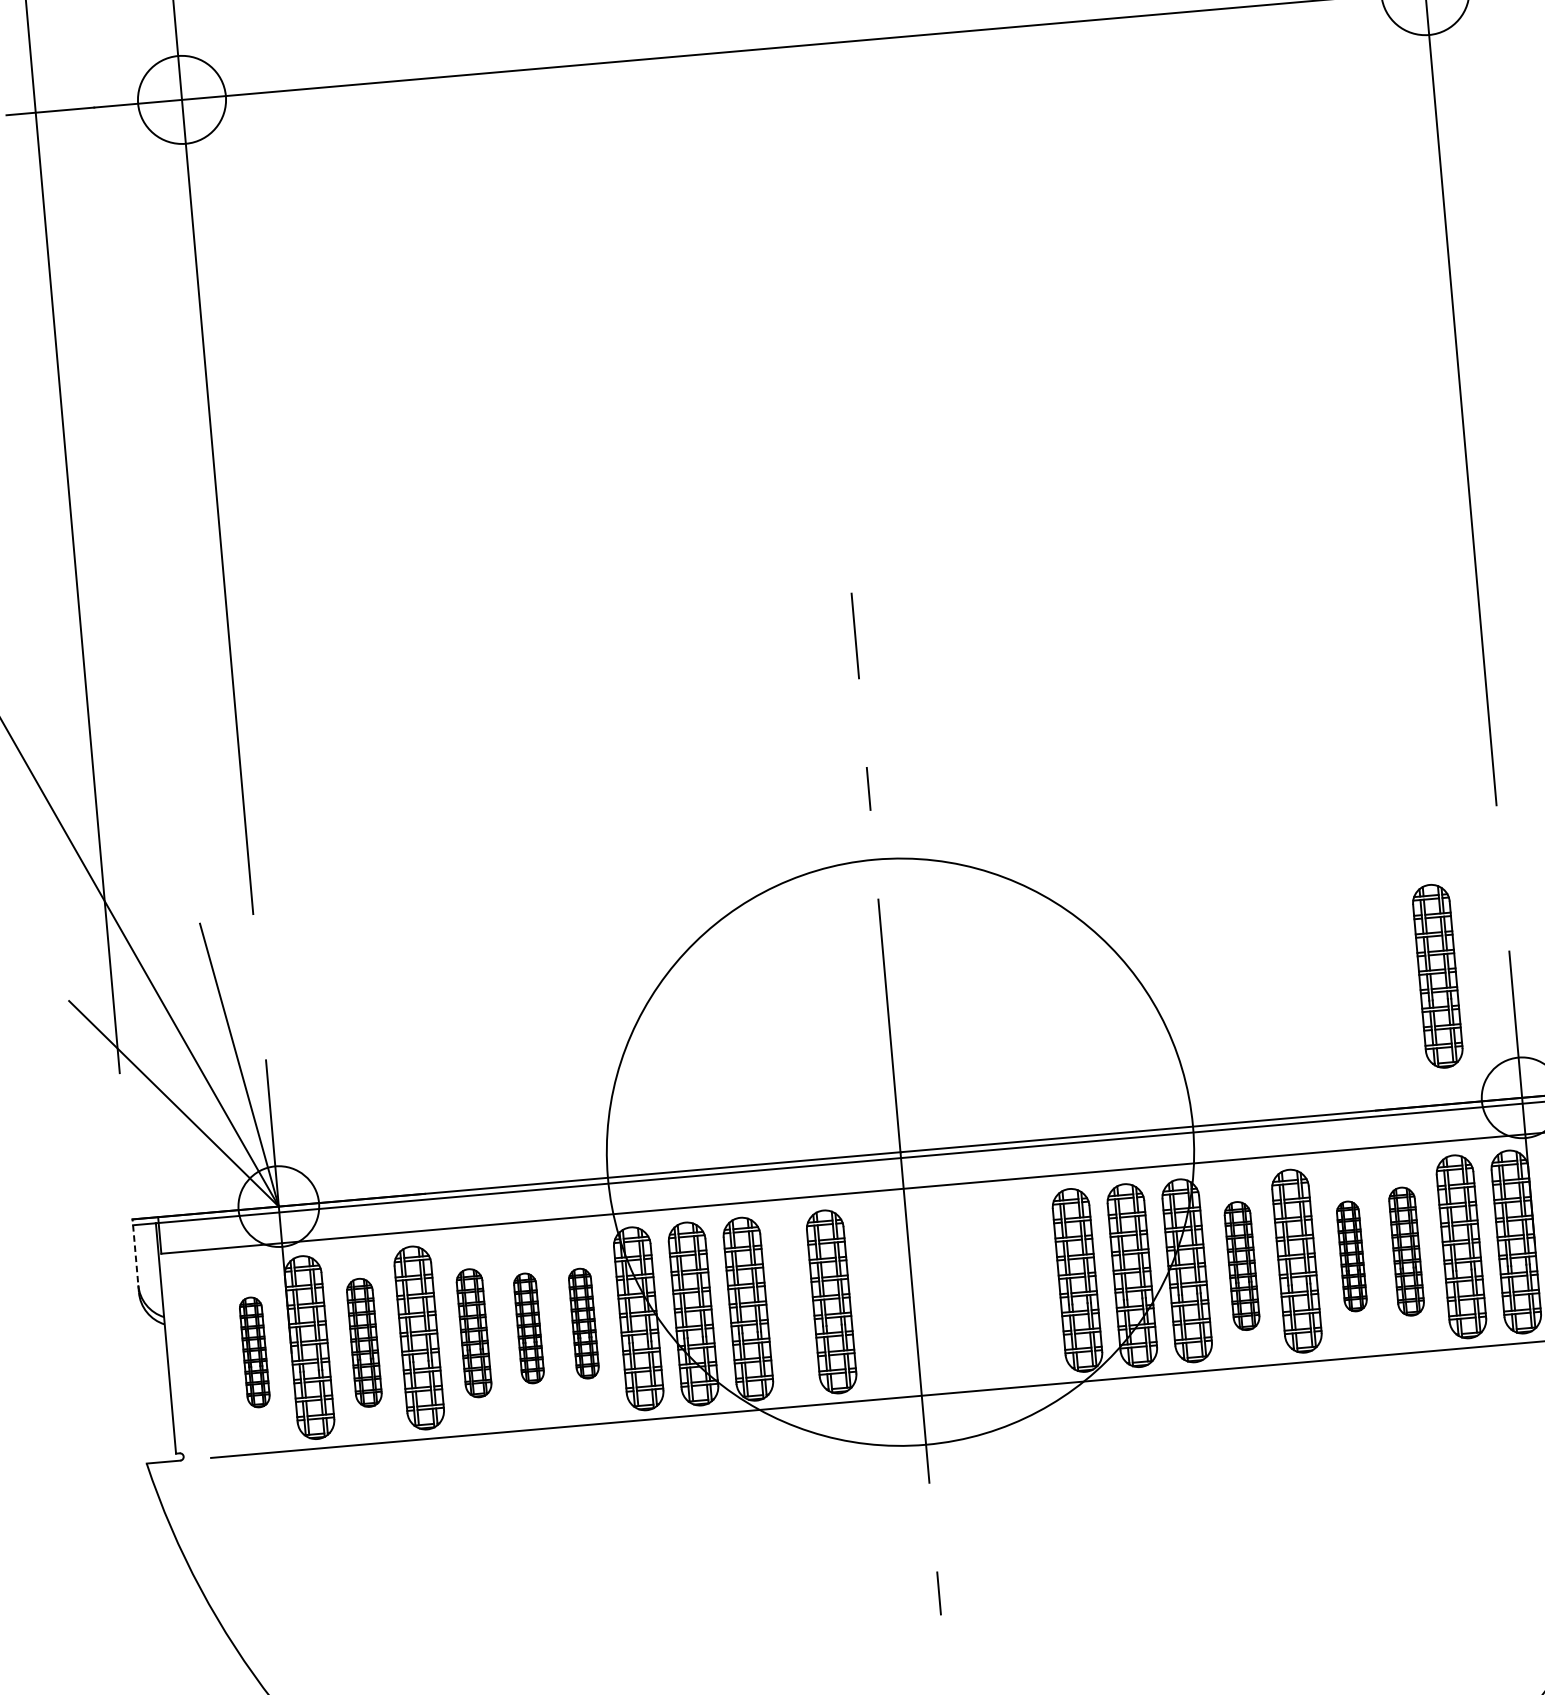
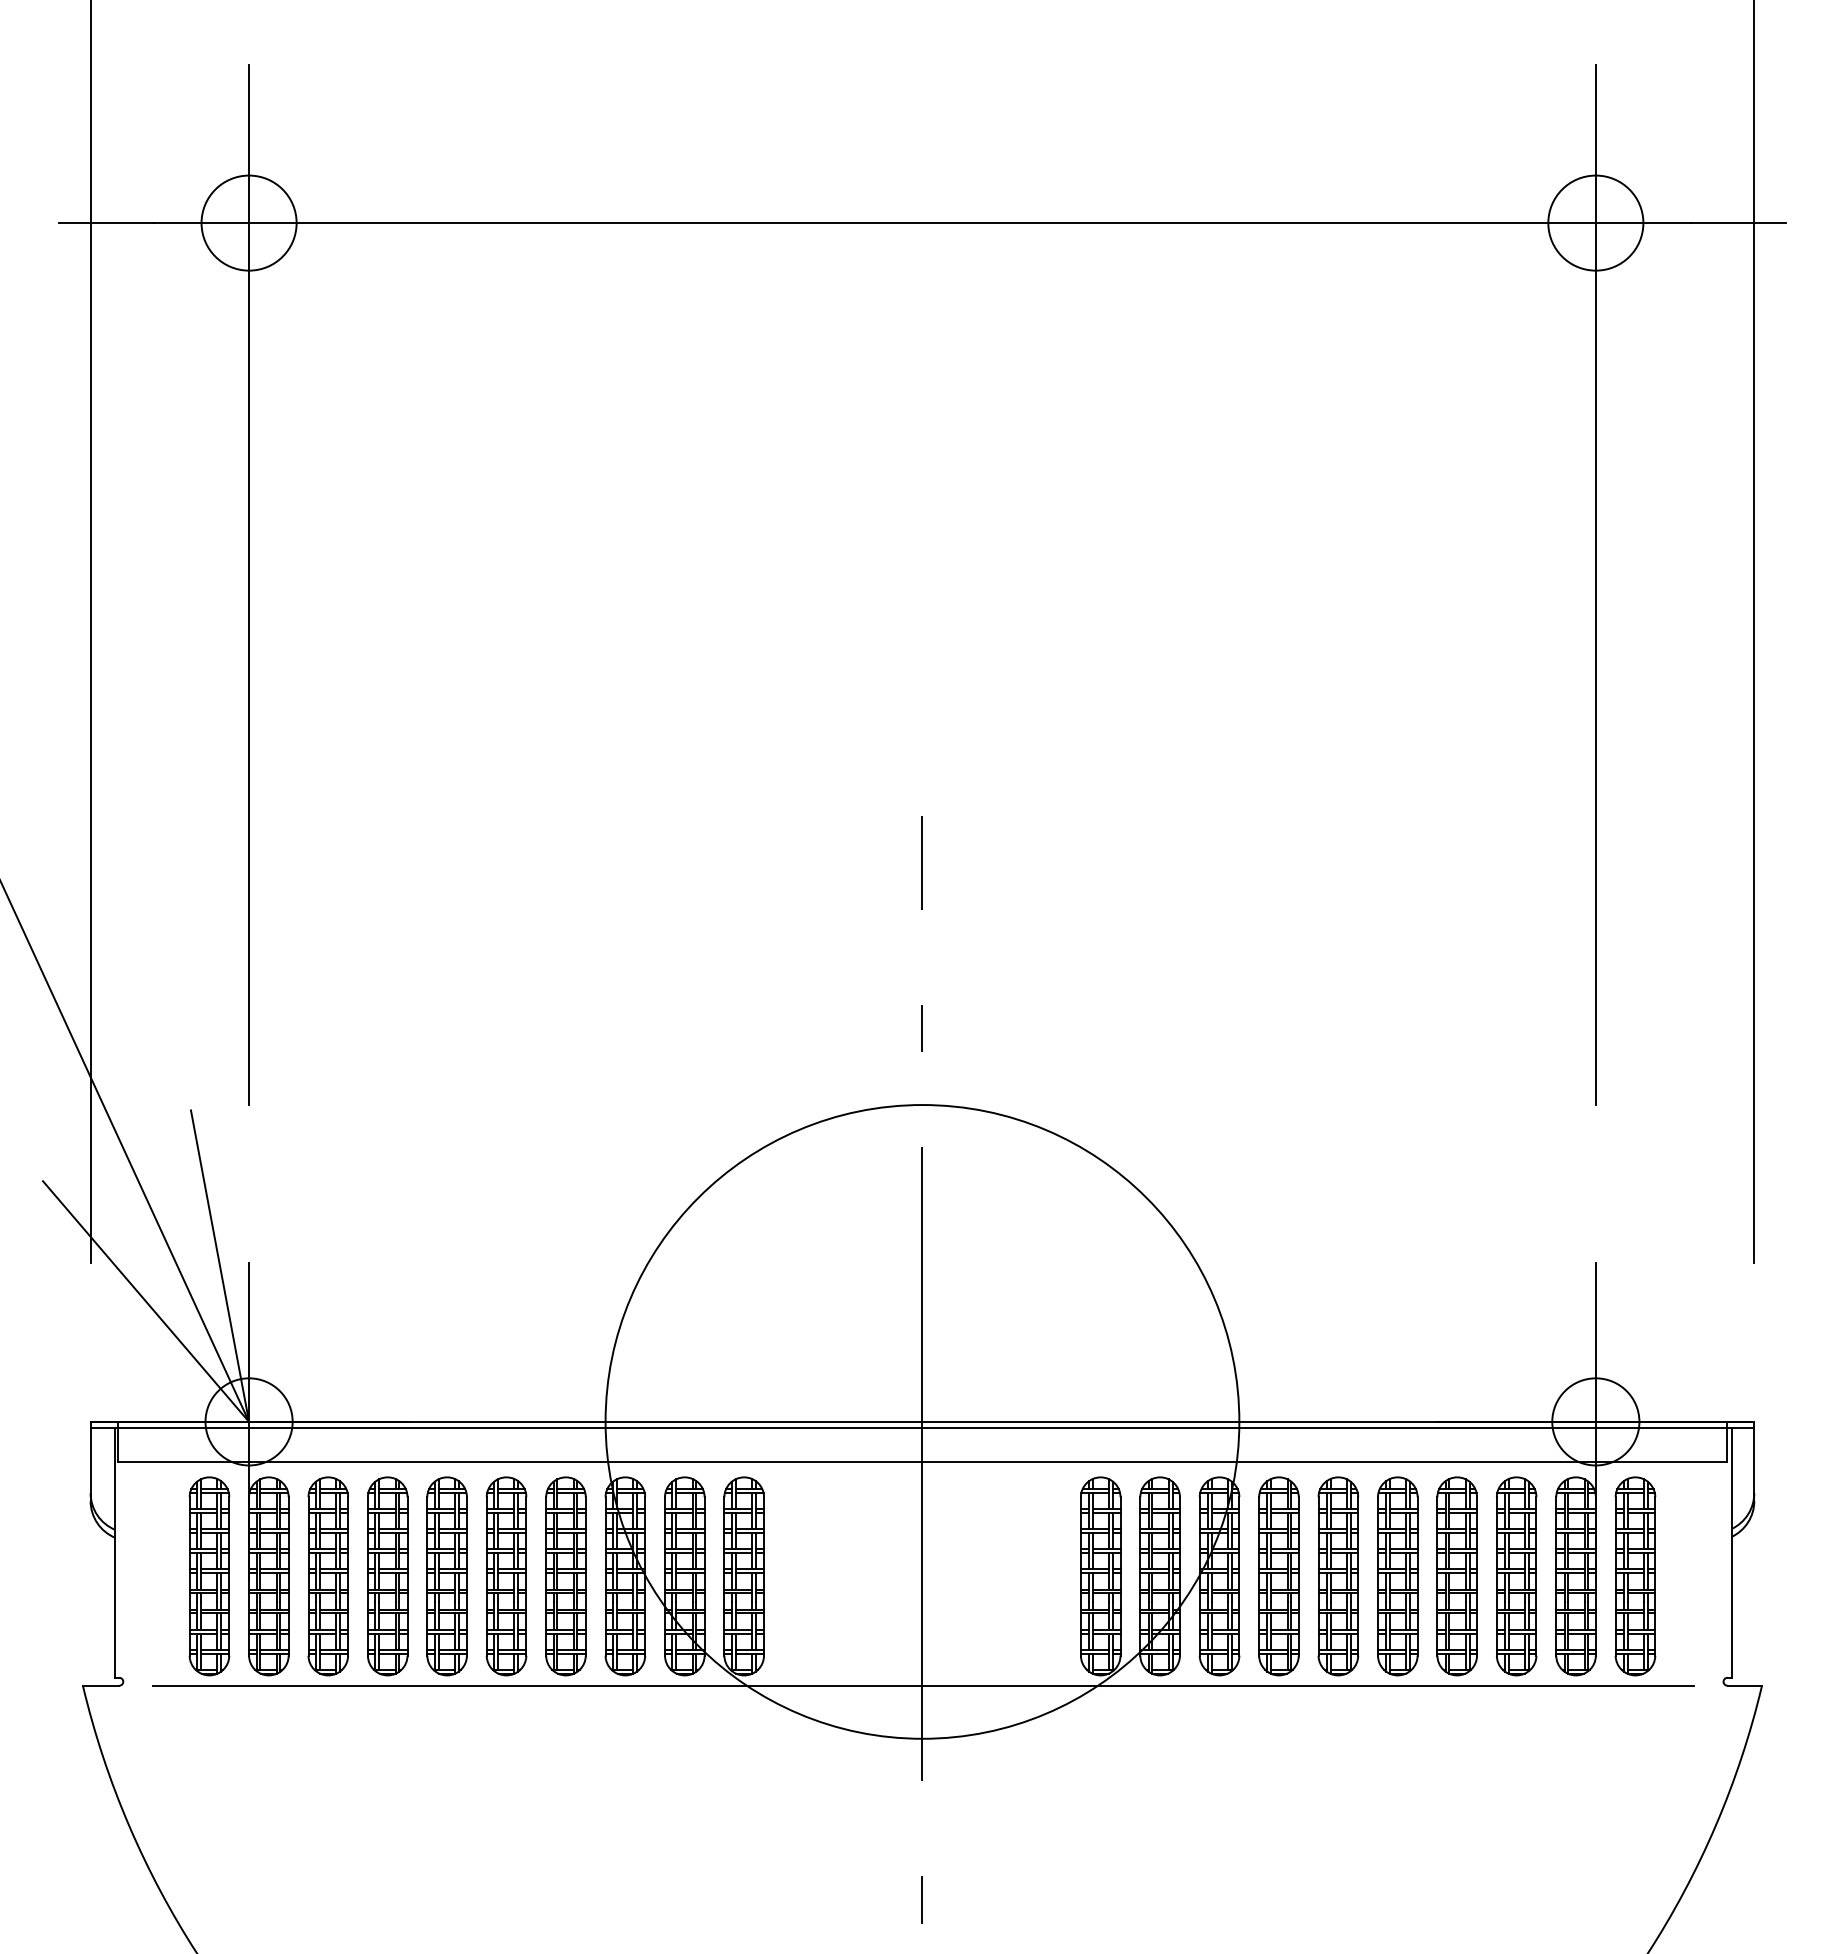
part: (1437, 976) -> (1516, 1283), removed
part: (1405, 1251) -> (1456, 1576), size x1.43
line: (135, 1255) -> (90, 1461), dashed -> solid
part: (1351, 1256) -> (1397, 1576), size x1.67
part: (1241, 1266) -> (1278, 1576), size x1.43
part: (831, 1302) -> (834, 1576), removed
part: (583, 1323) -> (565, 1576), size x1.67
part: (528, 1328) -> (506, 1576), size x1.67
part: (473, 1333) -> (446, 1576), size x1.43
part: (363, 1342) -> (327, 1576), size x1.43
part: (254, 1352) -> (209, 1576), size x1.67

